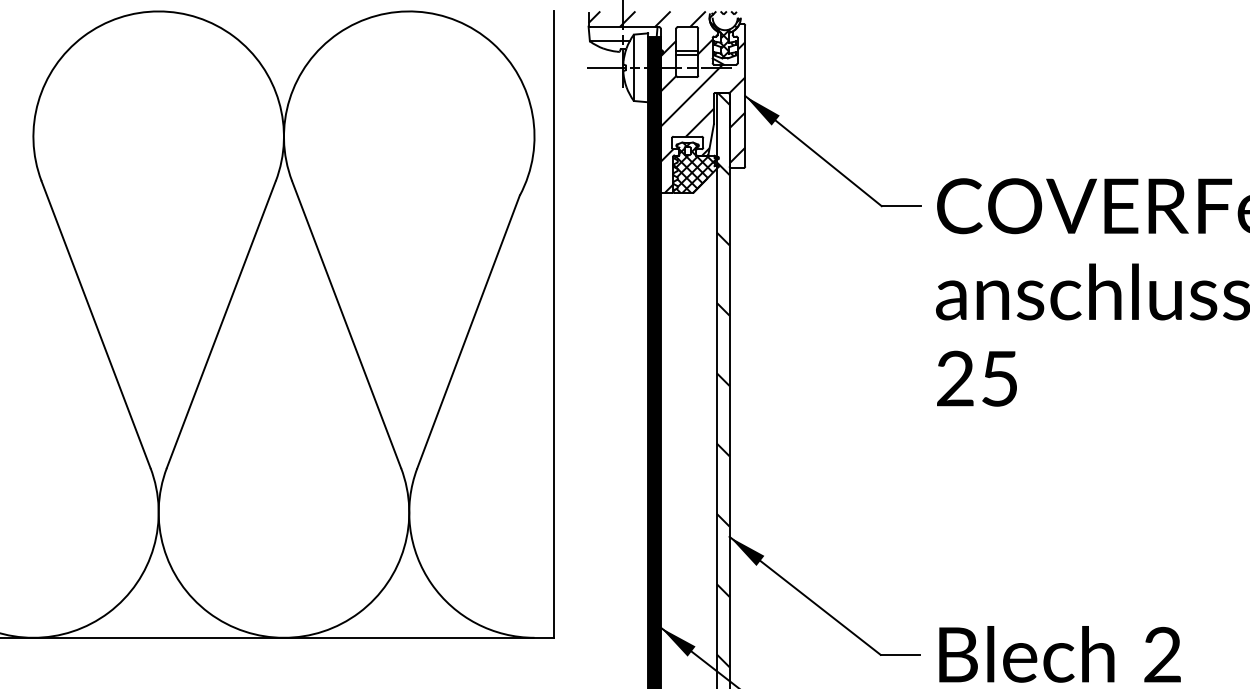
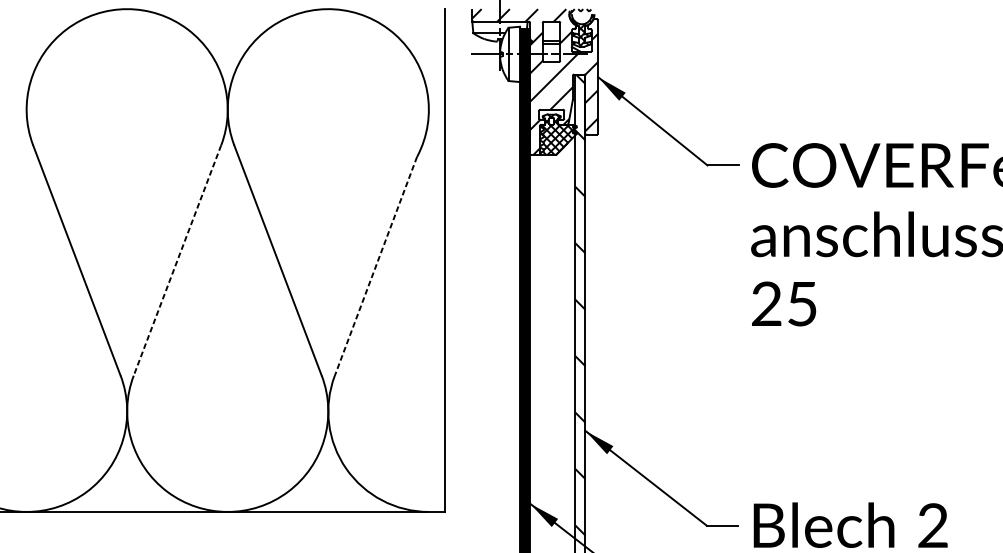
line: (221, 325) -> (177, 261), solid -> dashed
line: (468, 332) -> (375, 266), solid -> dashed

